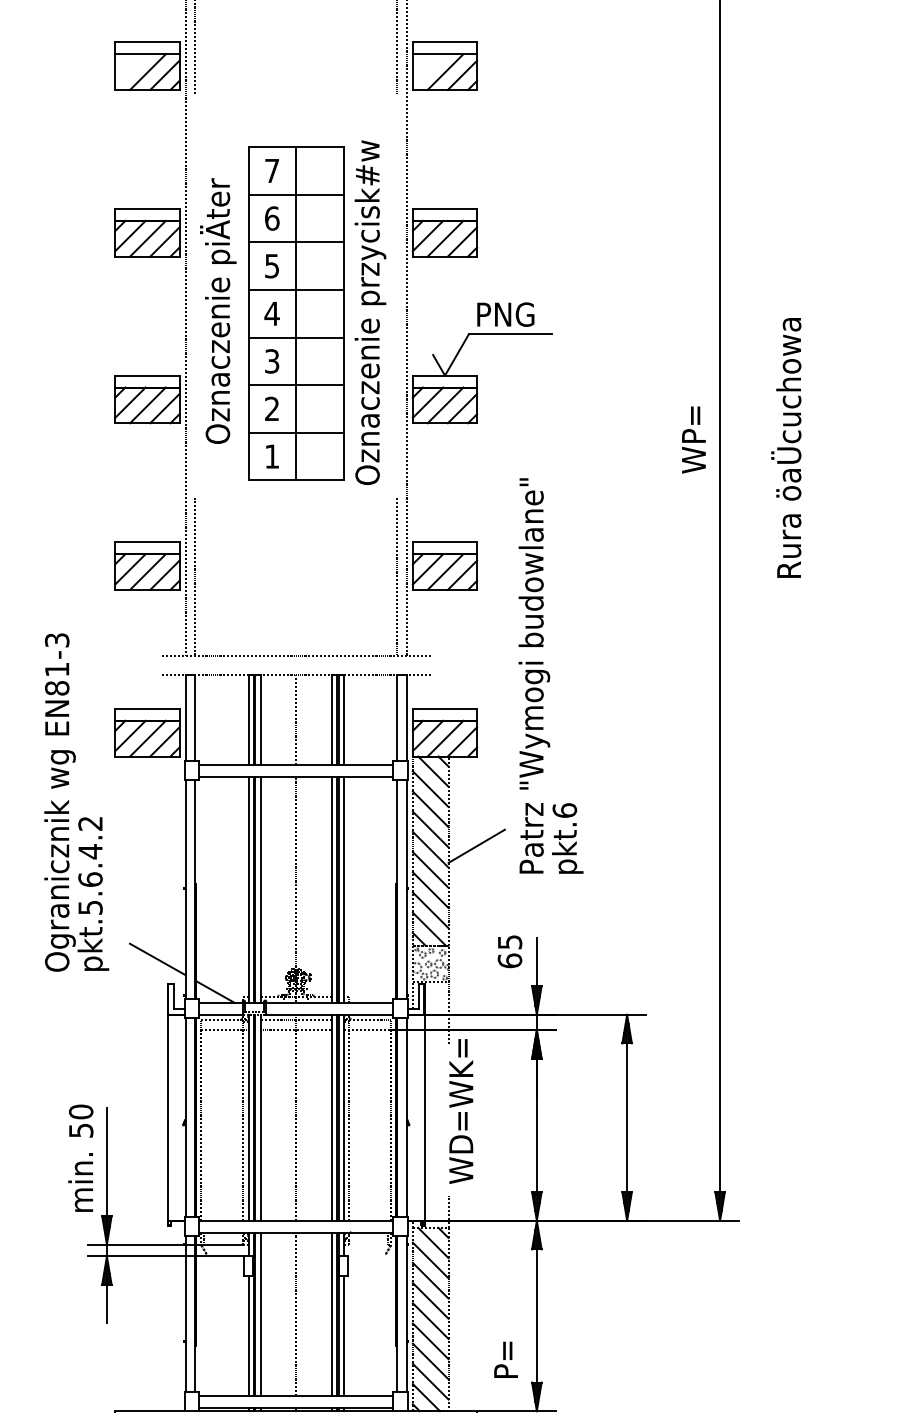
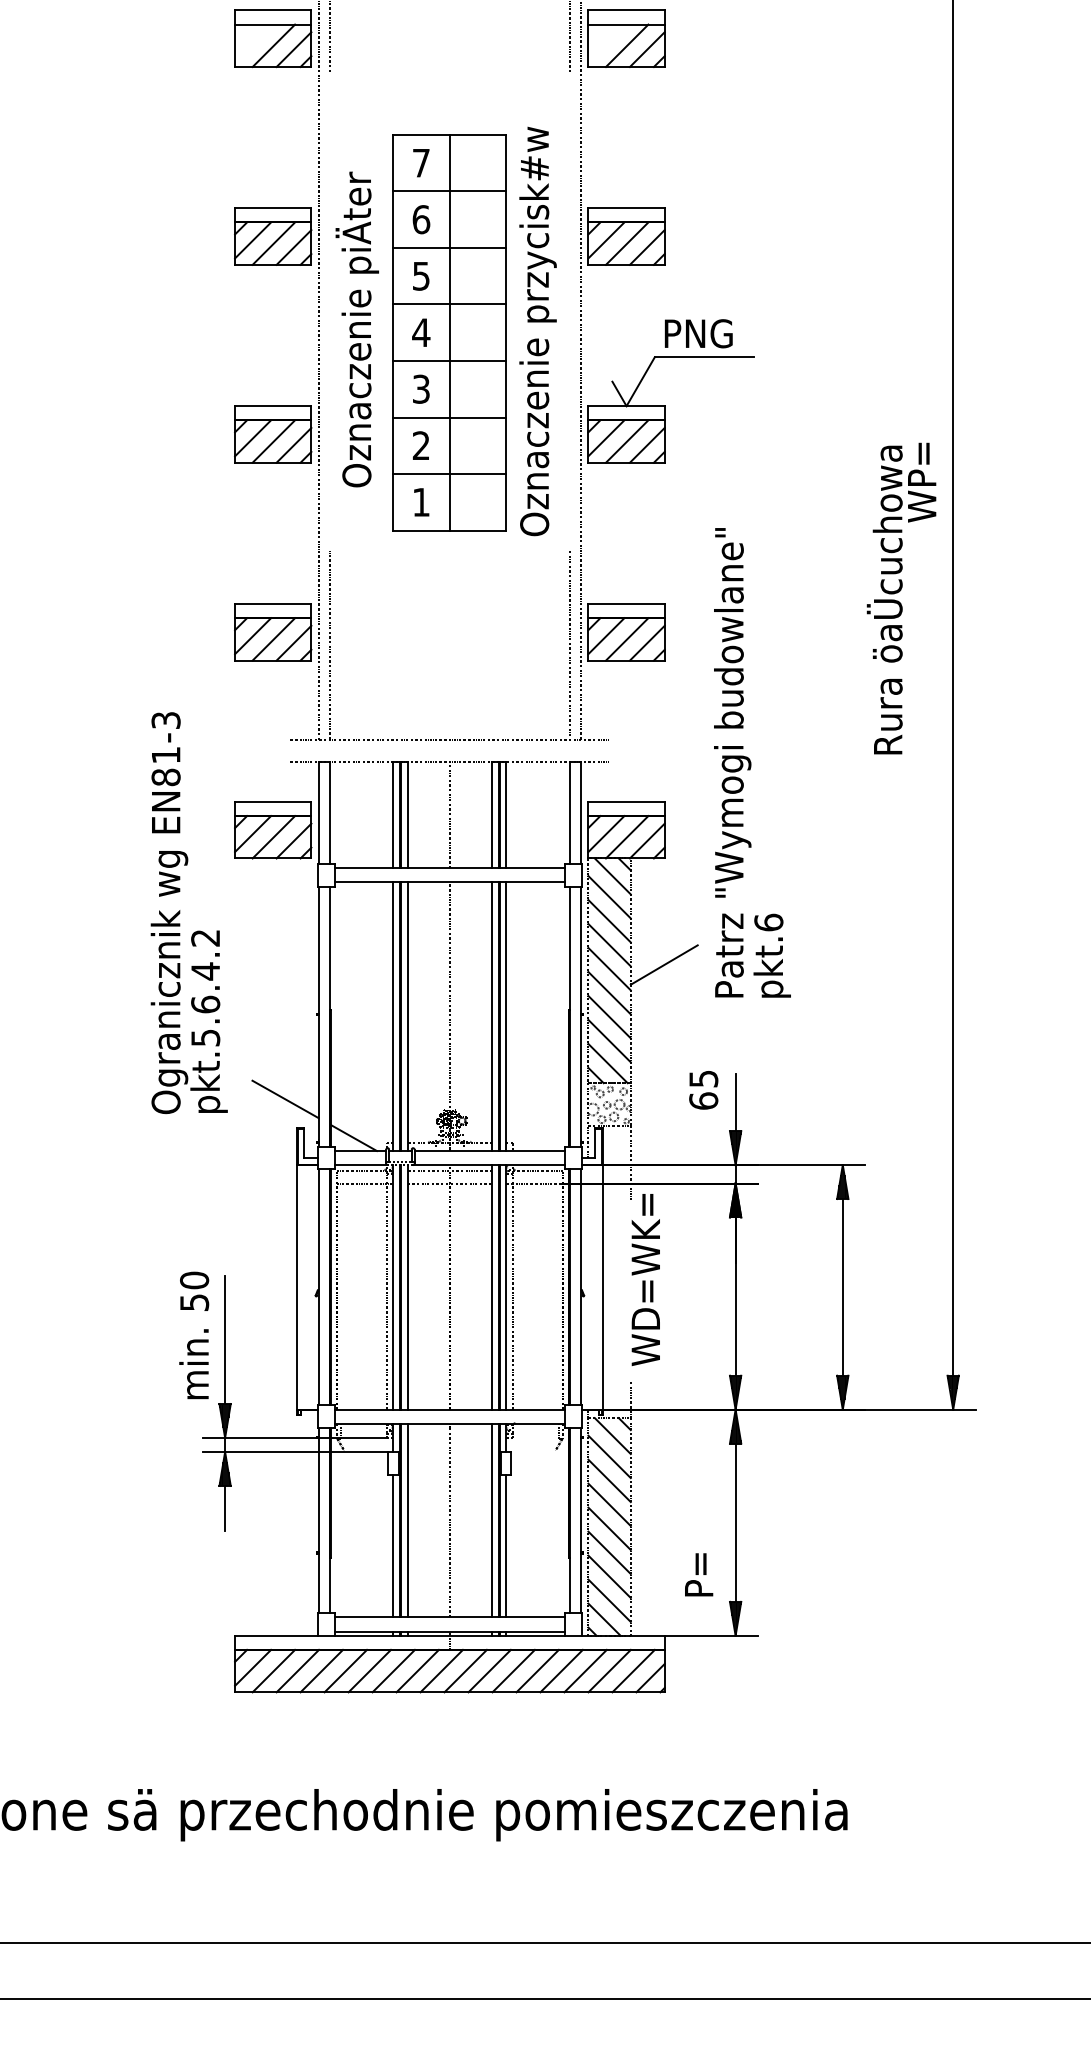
text: (786, 447) -> (884, 599), moved

